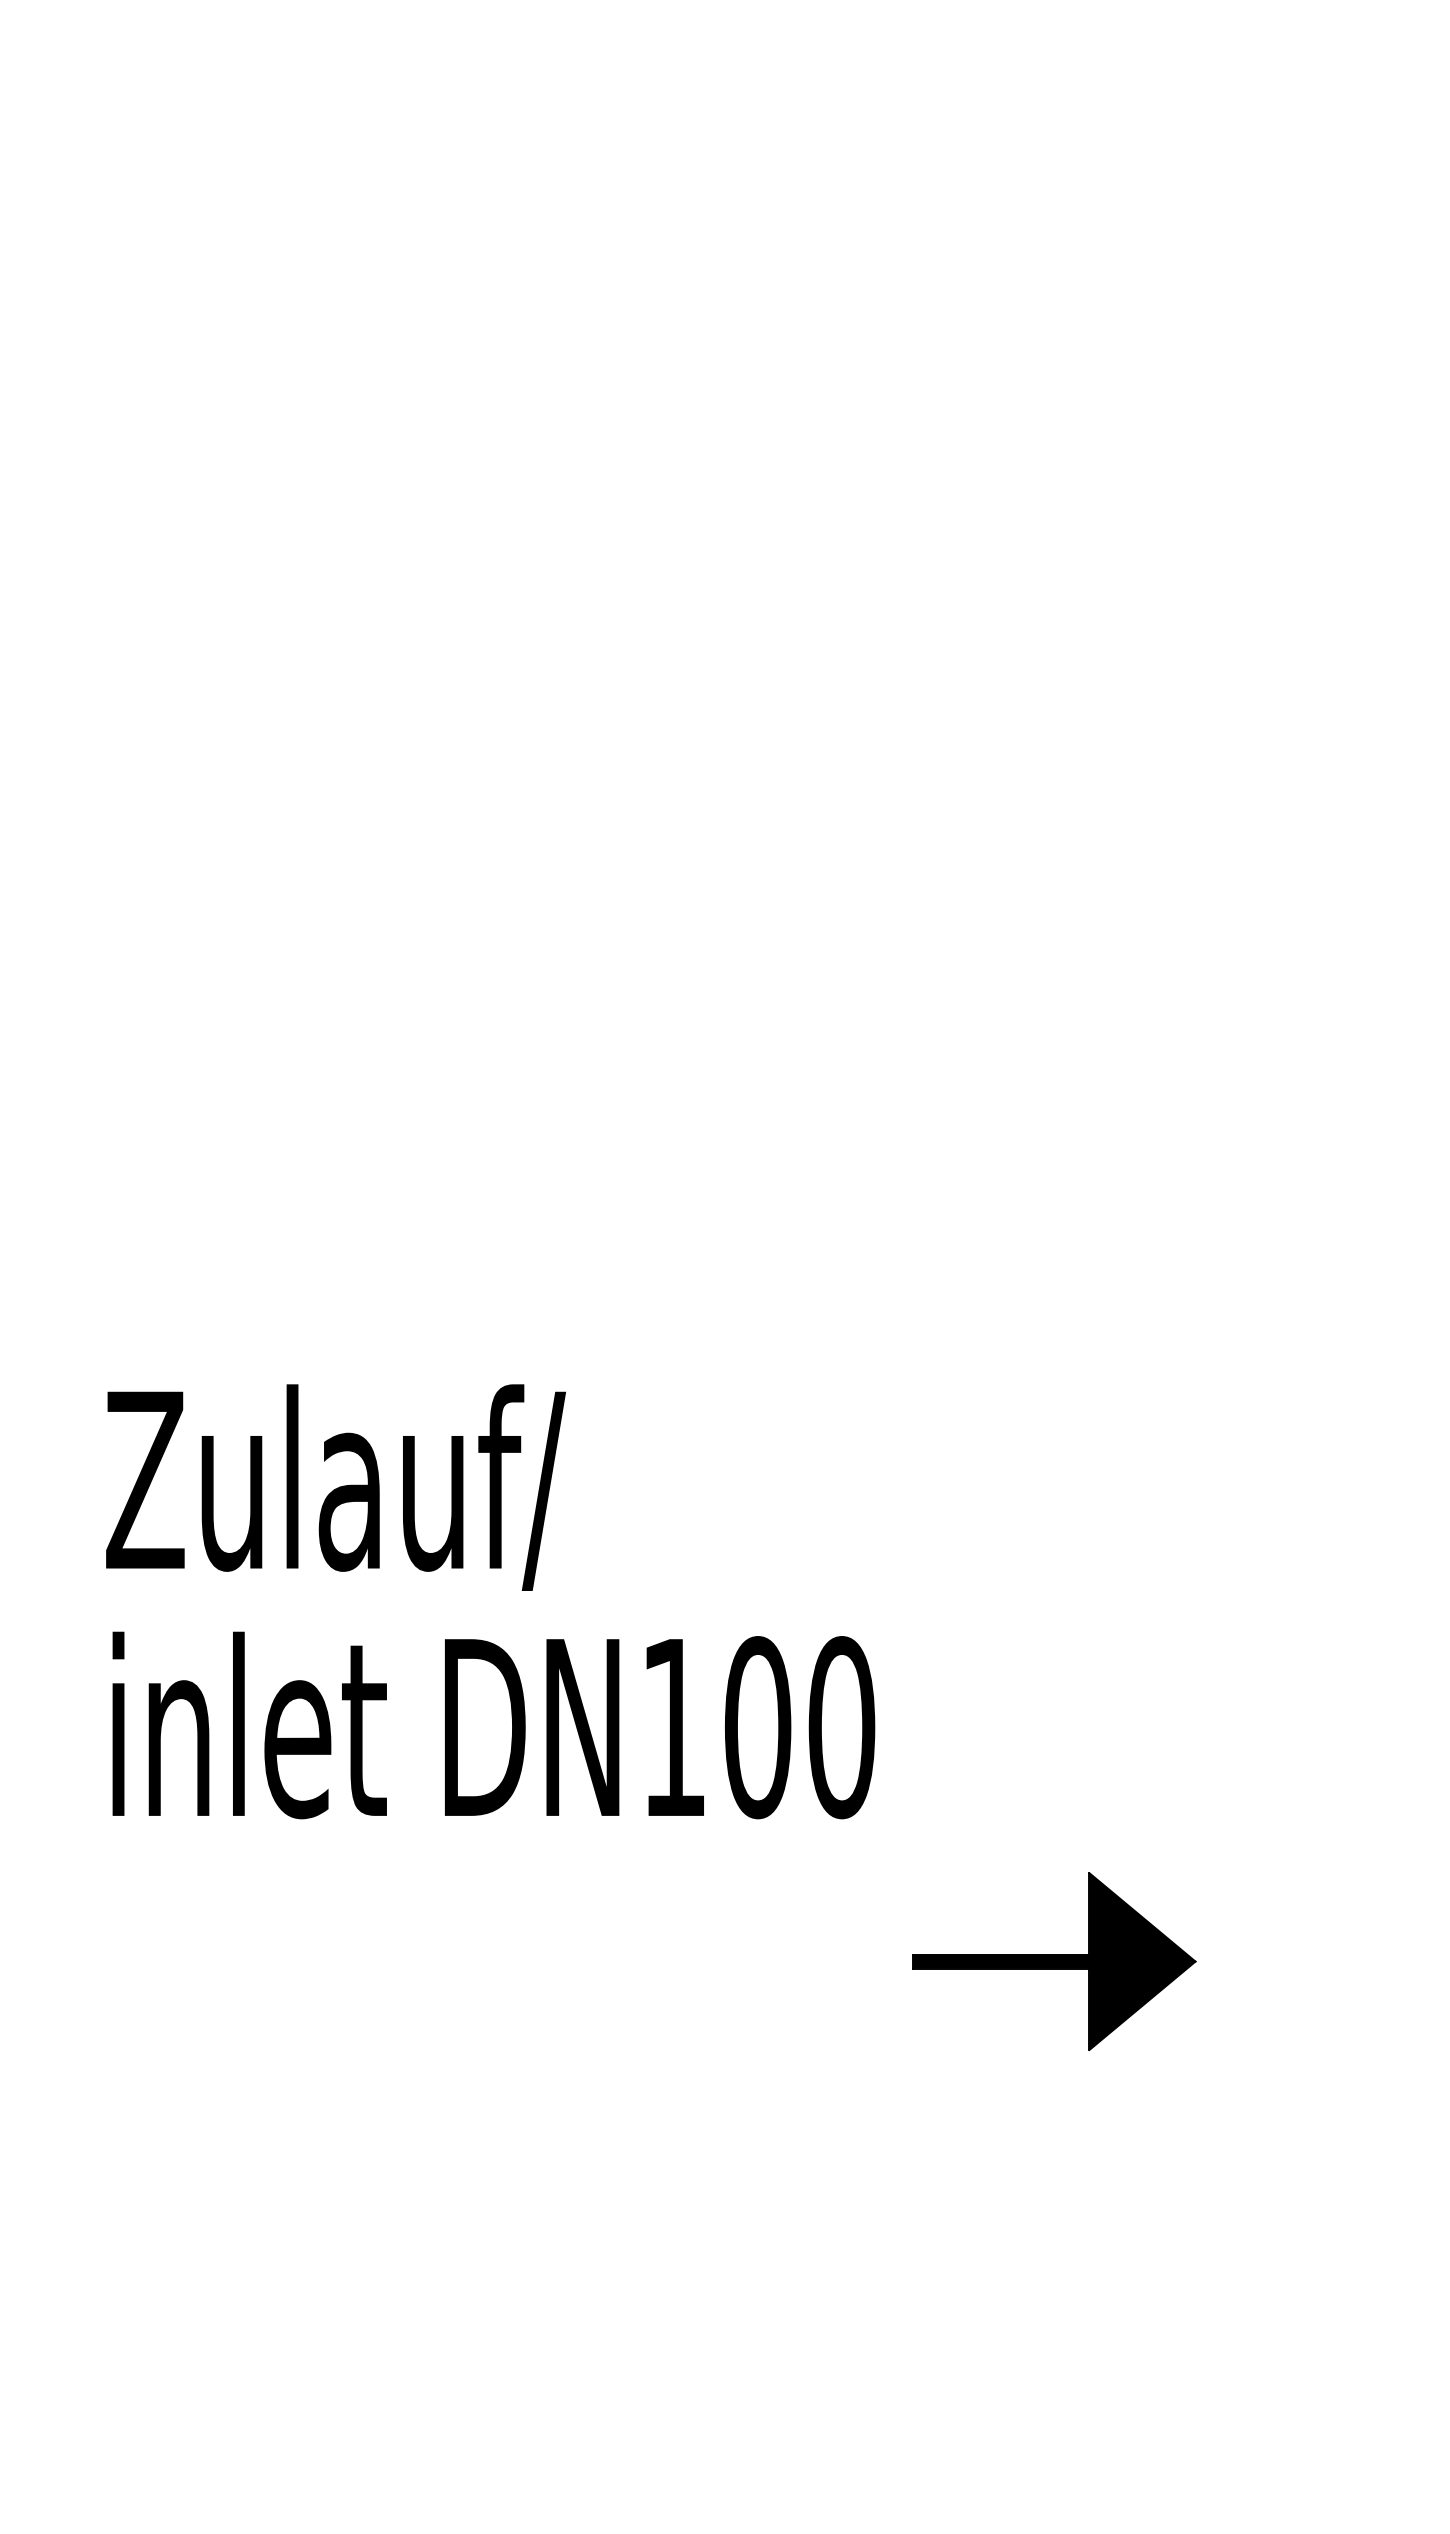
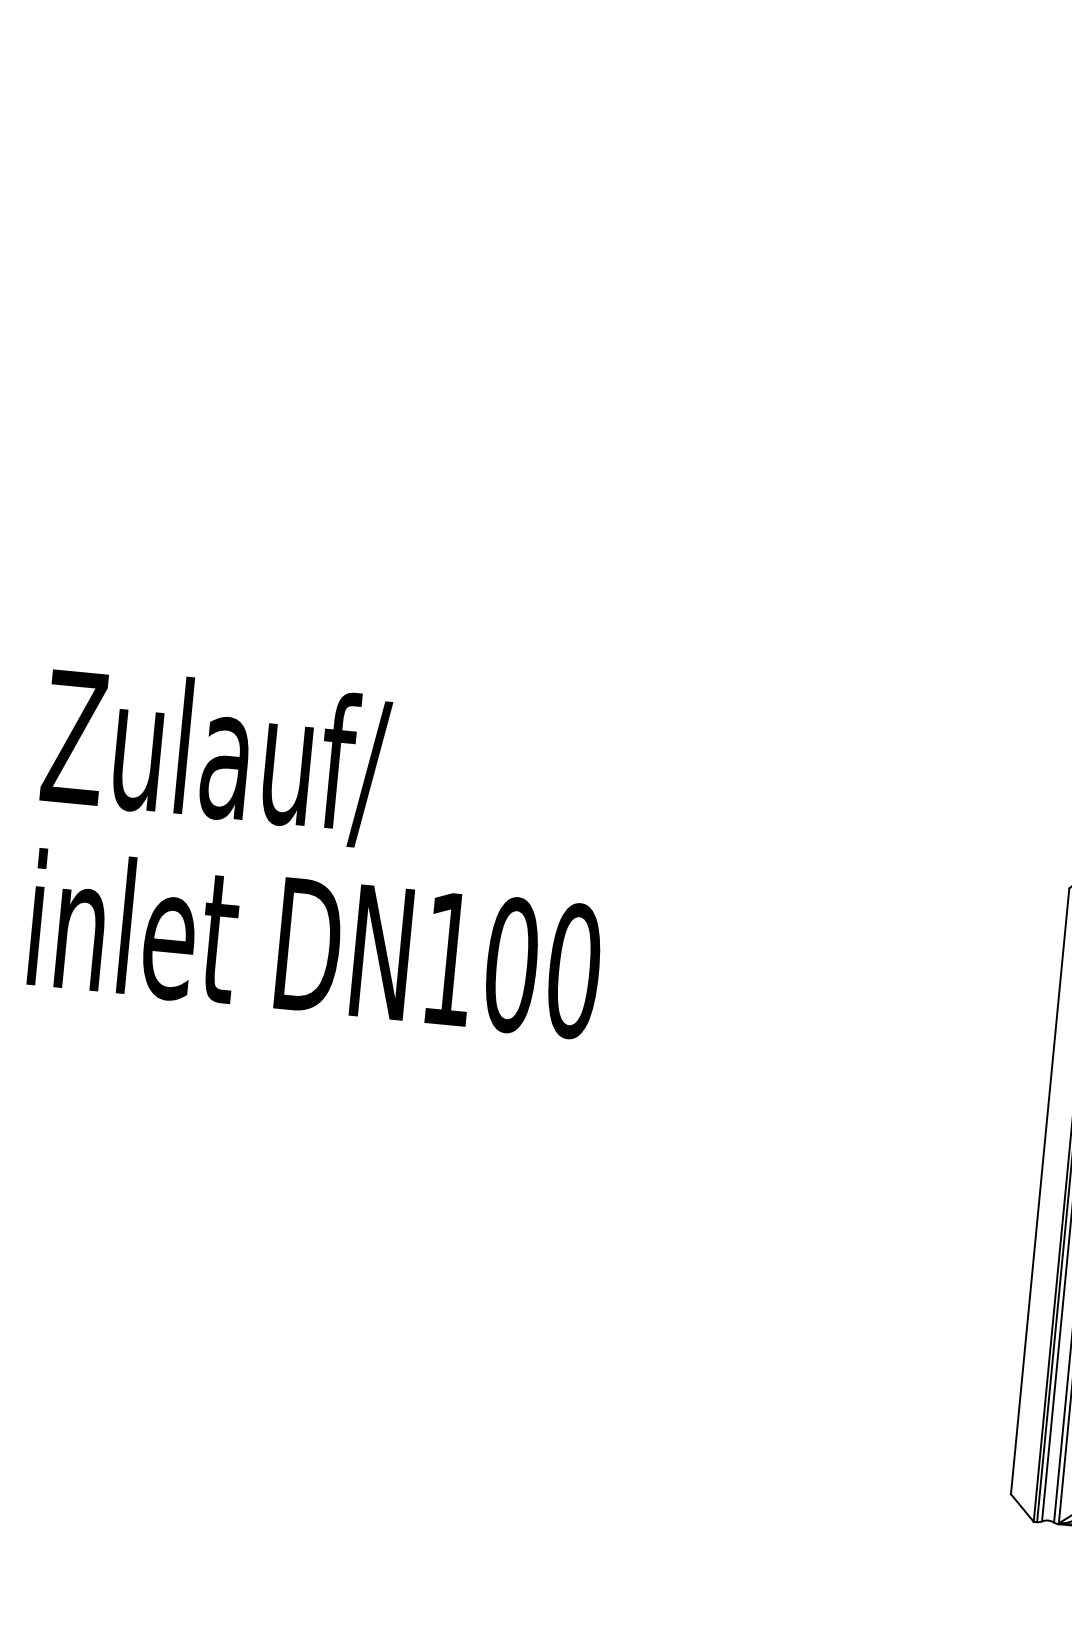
part: (1054, 1961) -> (715, 1160), removed

